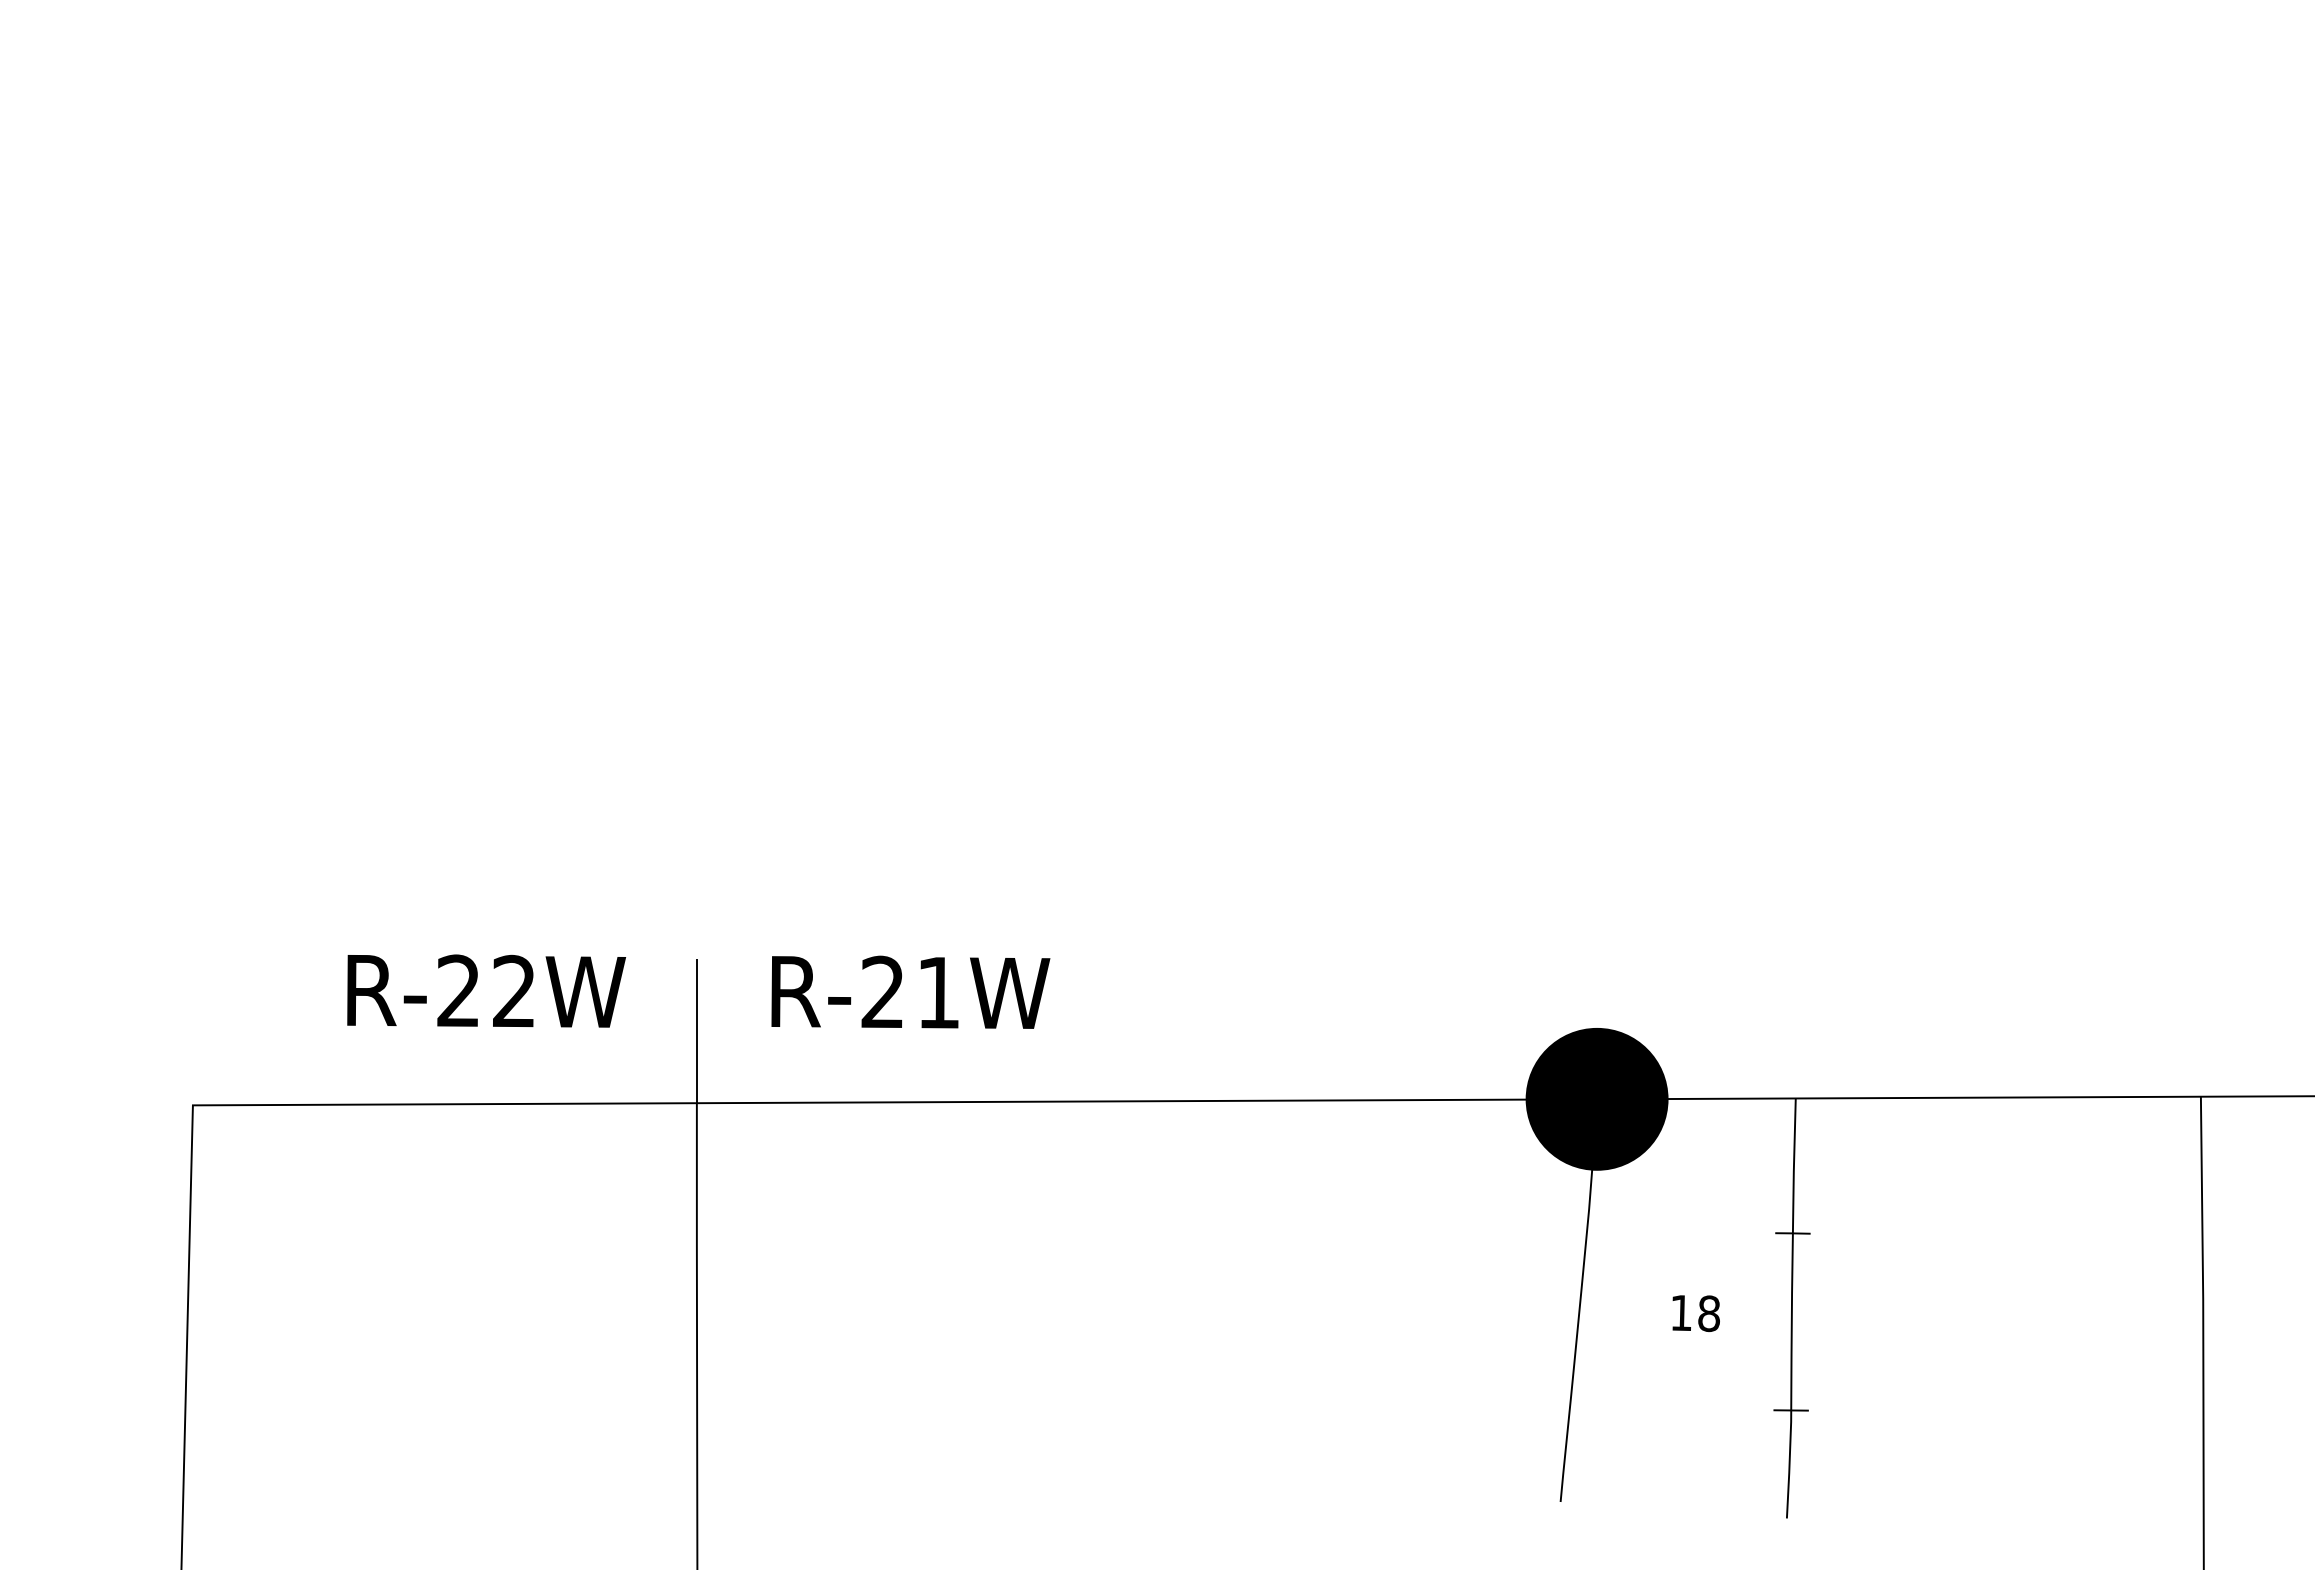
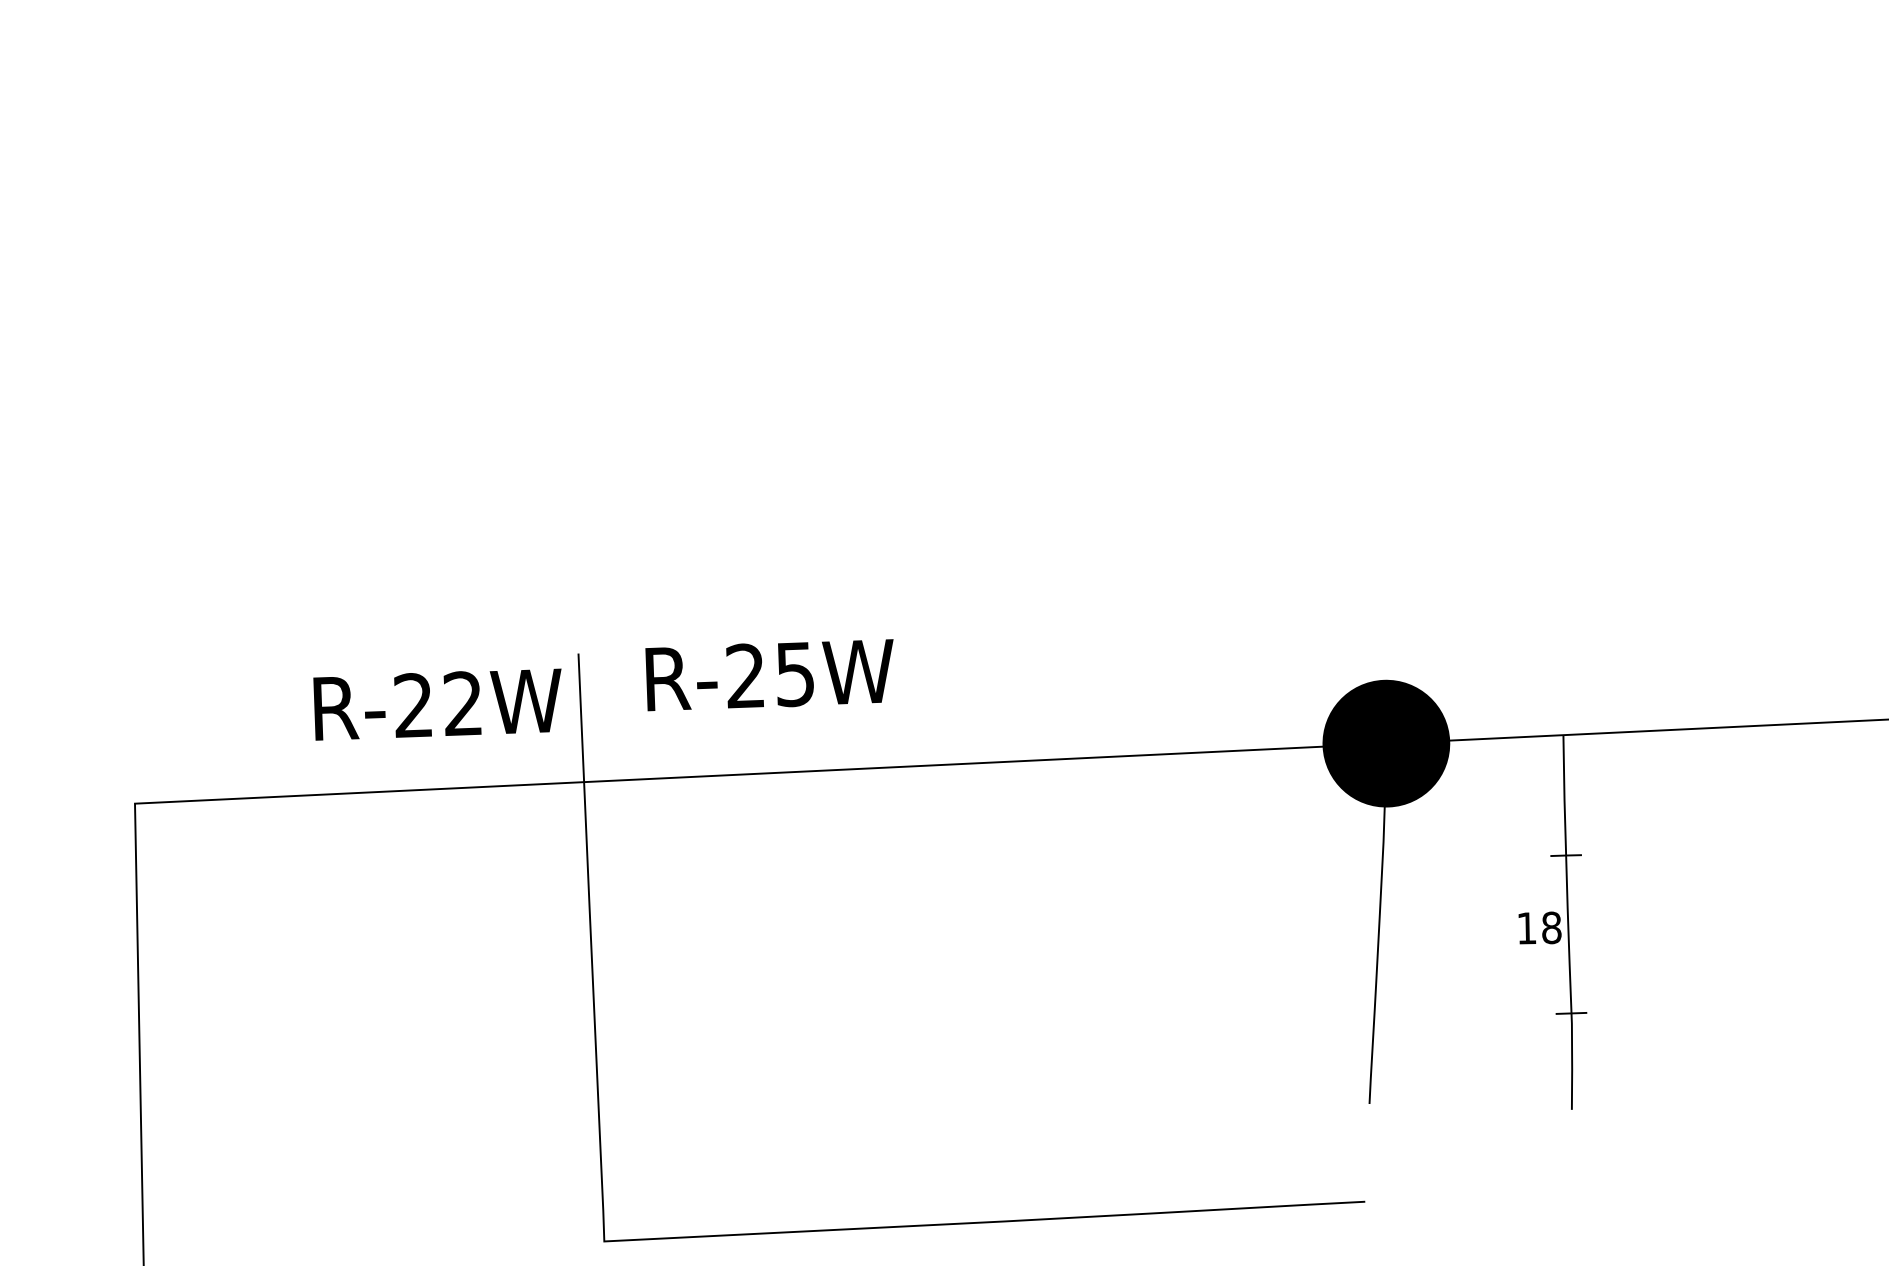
text: (486, 990) -> (438, 703), moved
text: (937, 993) -> (794, 674), R-21W -> R-25W
text: (1695, 1313) -> (1539, 928), moved

